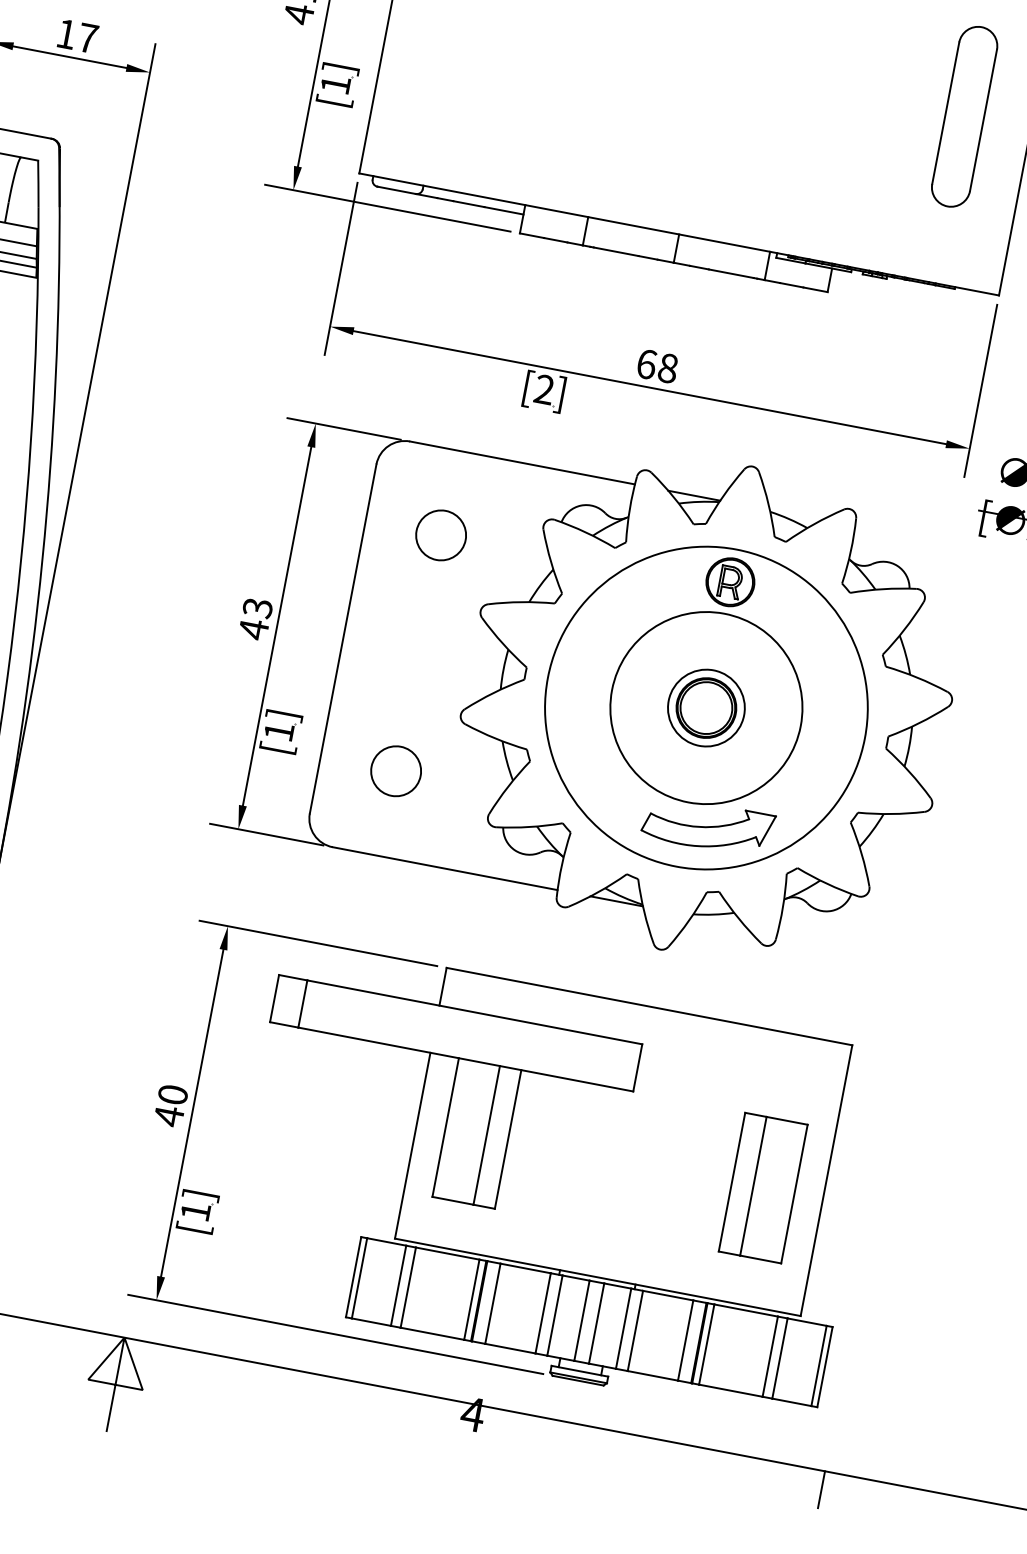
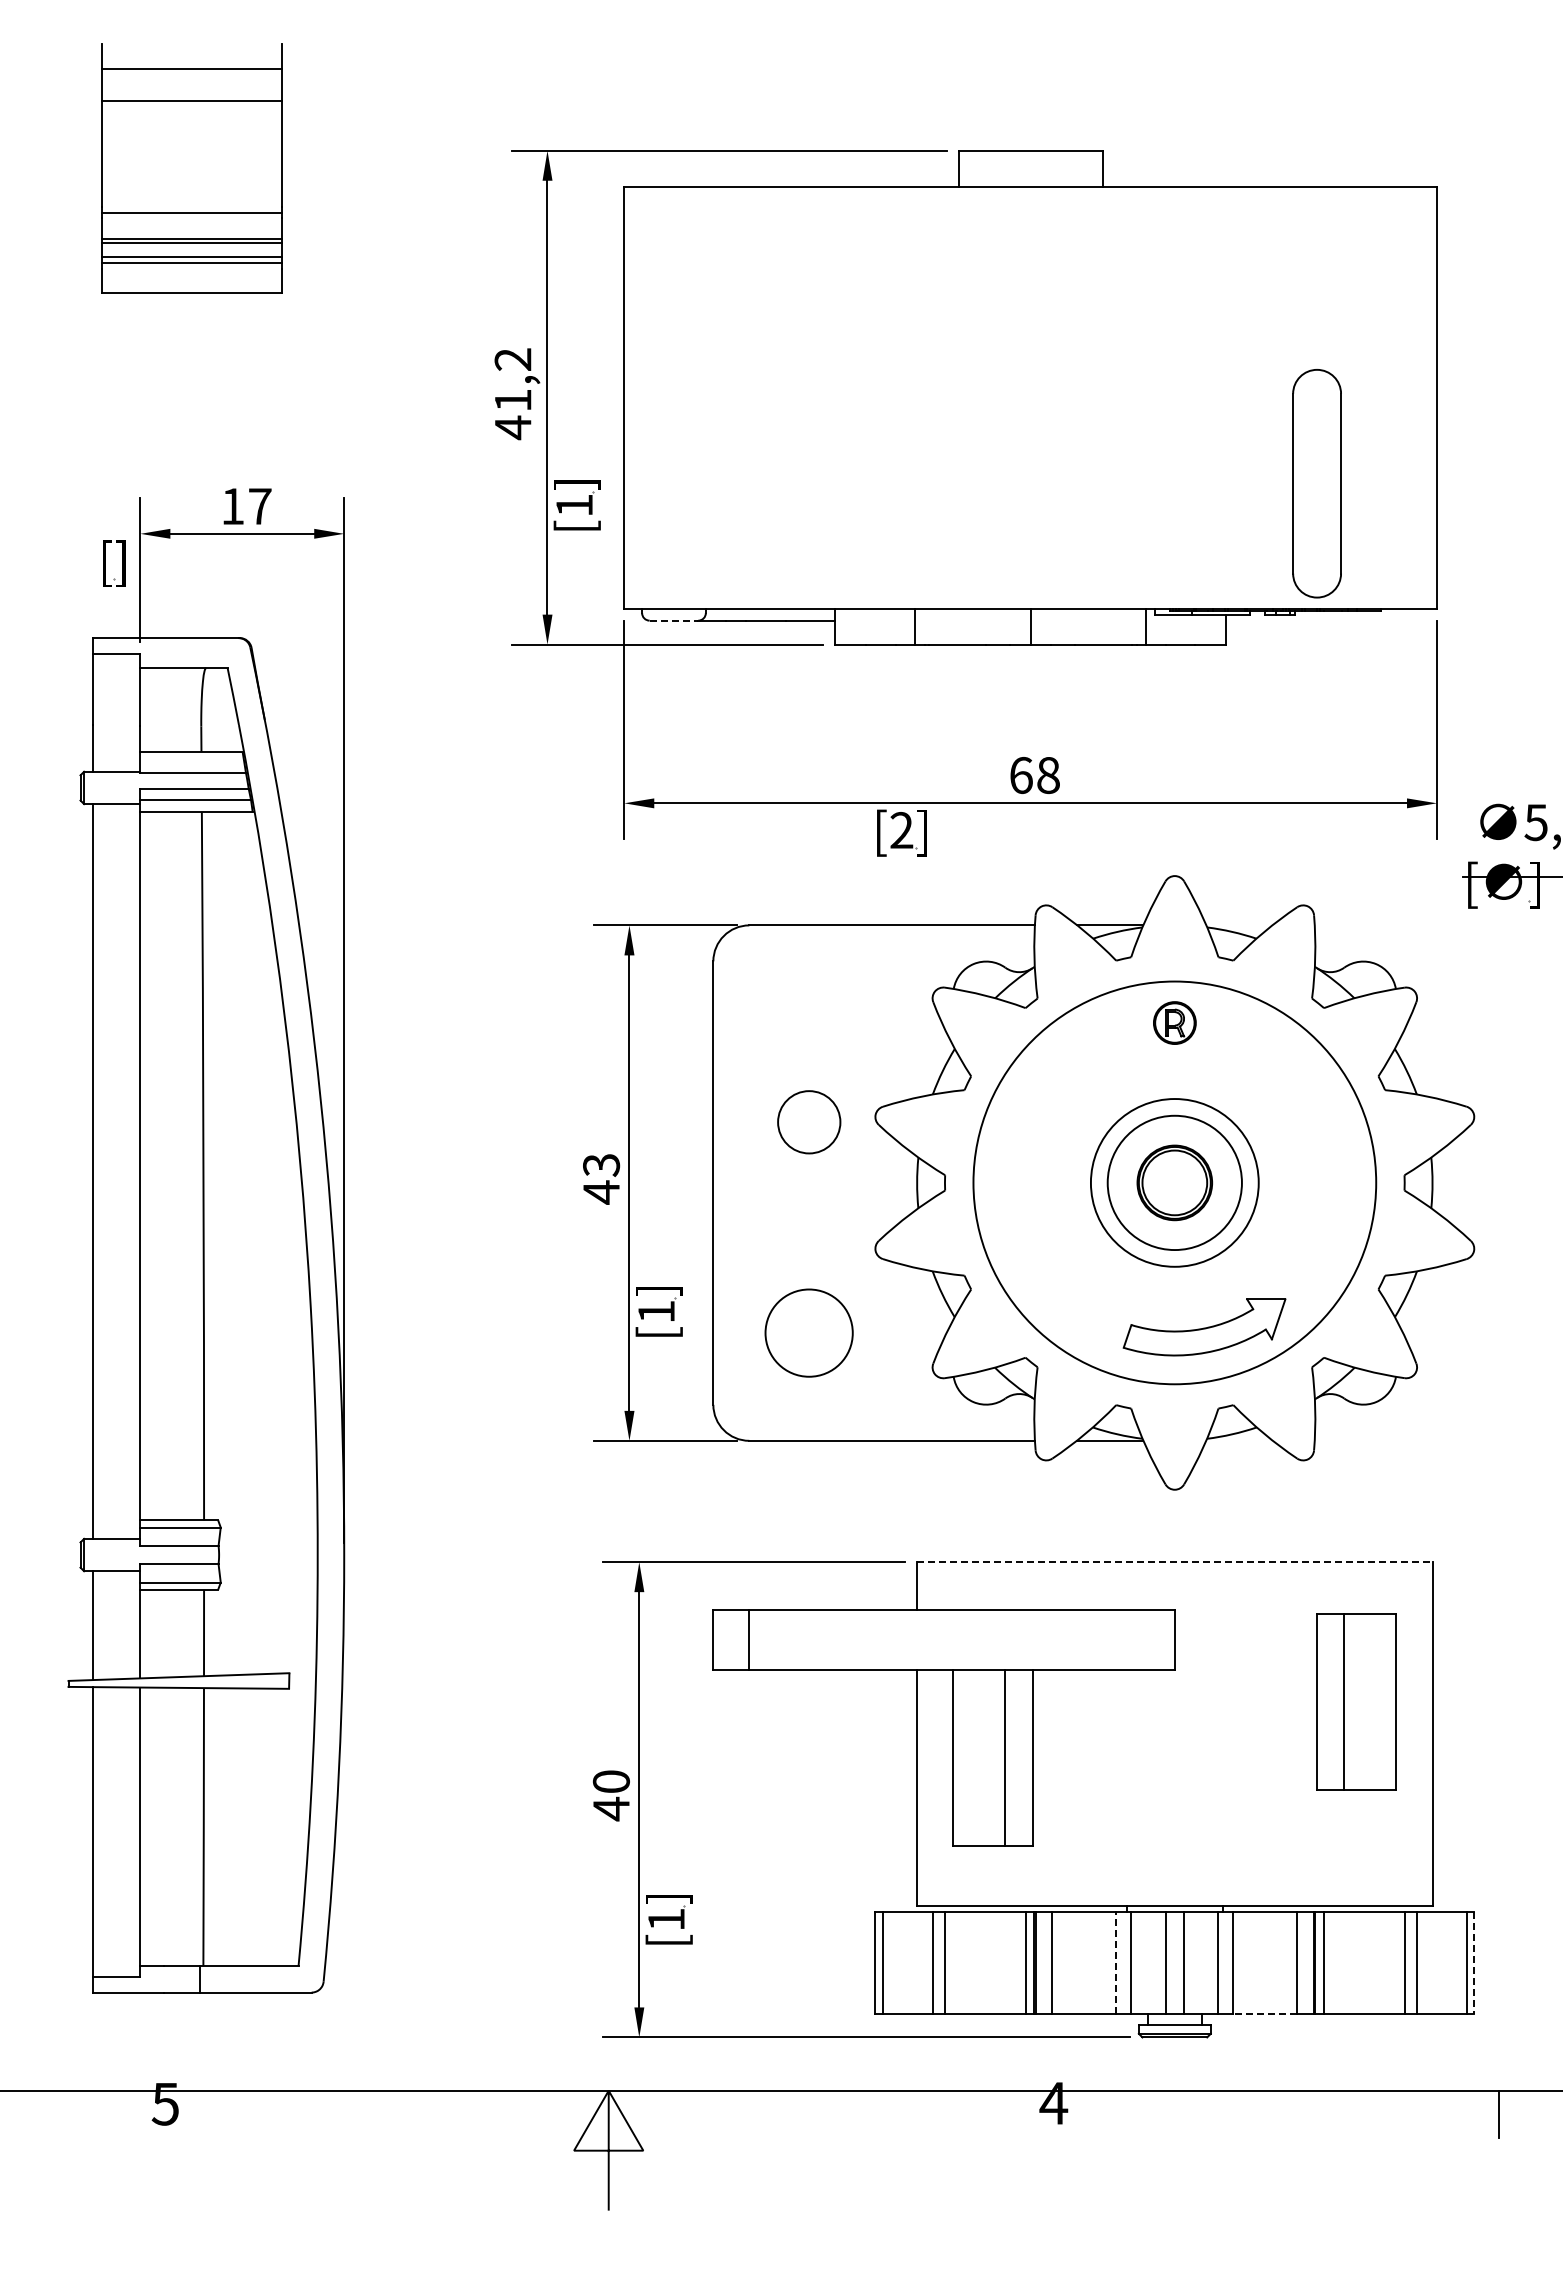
part: (964, 116) -> (1316, 483), moved
line: (397, 190) -> (674, 620), solid -> dashed
circle: (441, 535) -> (809, 1122), moved
part: (730, 581) -> (1174, 1022), size x0.7
circle: (706, 707) -> (1174, 1182), size x0.7
circle: (706, 707) -> (1174, 1182), size x1.4
circle: (396, 770) -> (809, 1332), size x1.4
line: (649, 1006) -> (1174, 1562), solid -> dashed
part: (763, 1187) -> (1356, 1701), moved
line: (543, 1313) -> (1116, 1963), solid -> dashed
line: (825, 1367) -> (1474, 1963), solid -> dashed
line: (652, 1376) -> (1265, 2014), solid -> dashed

